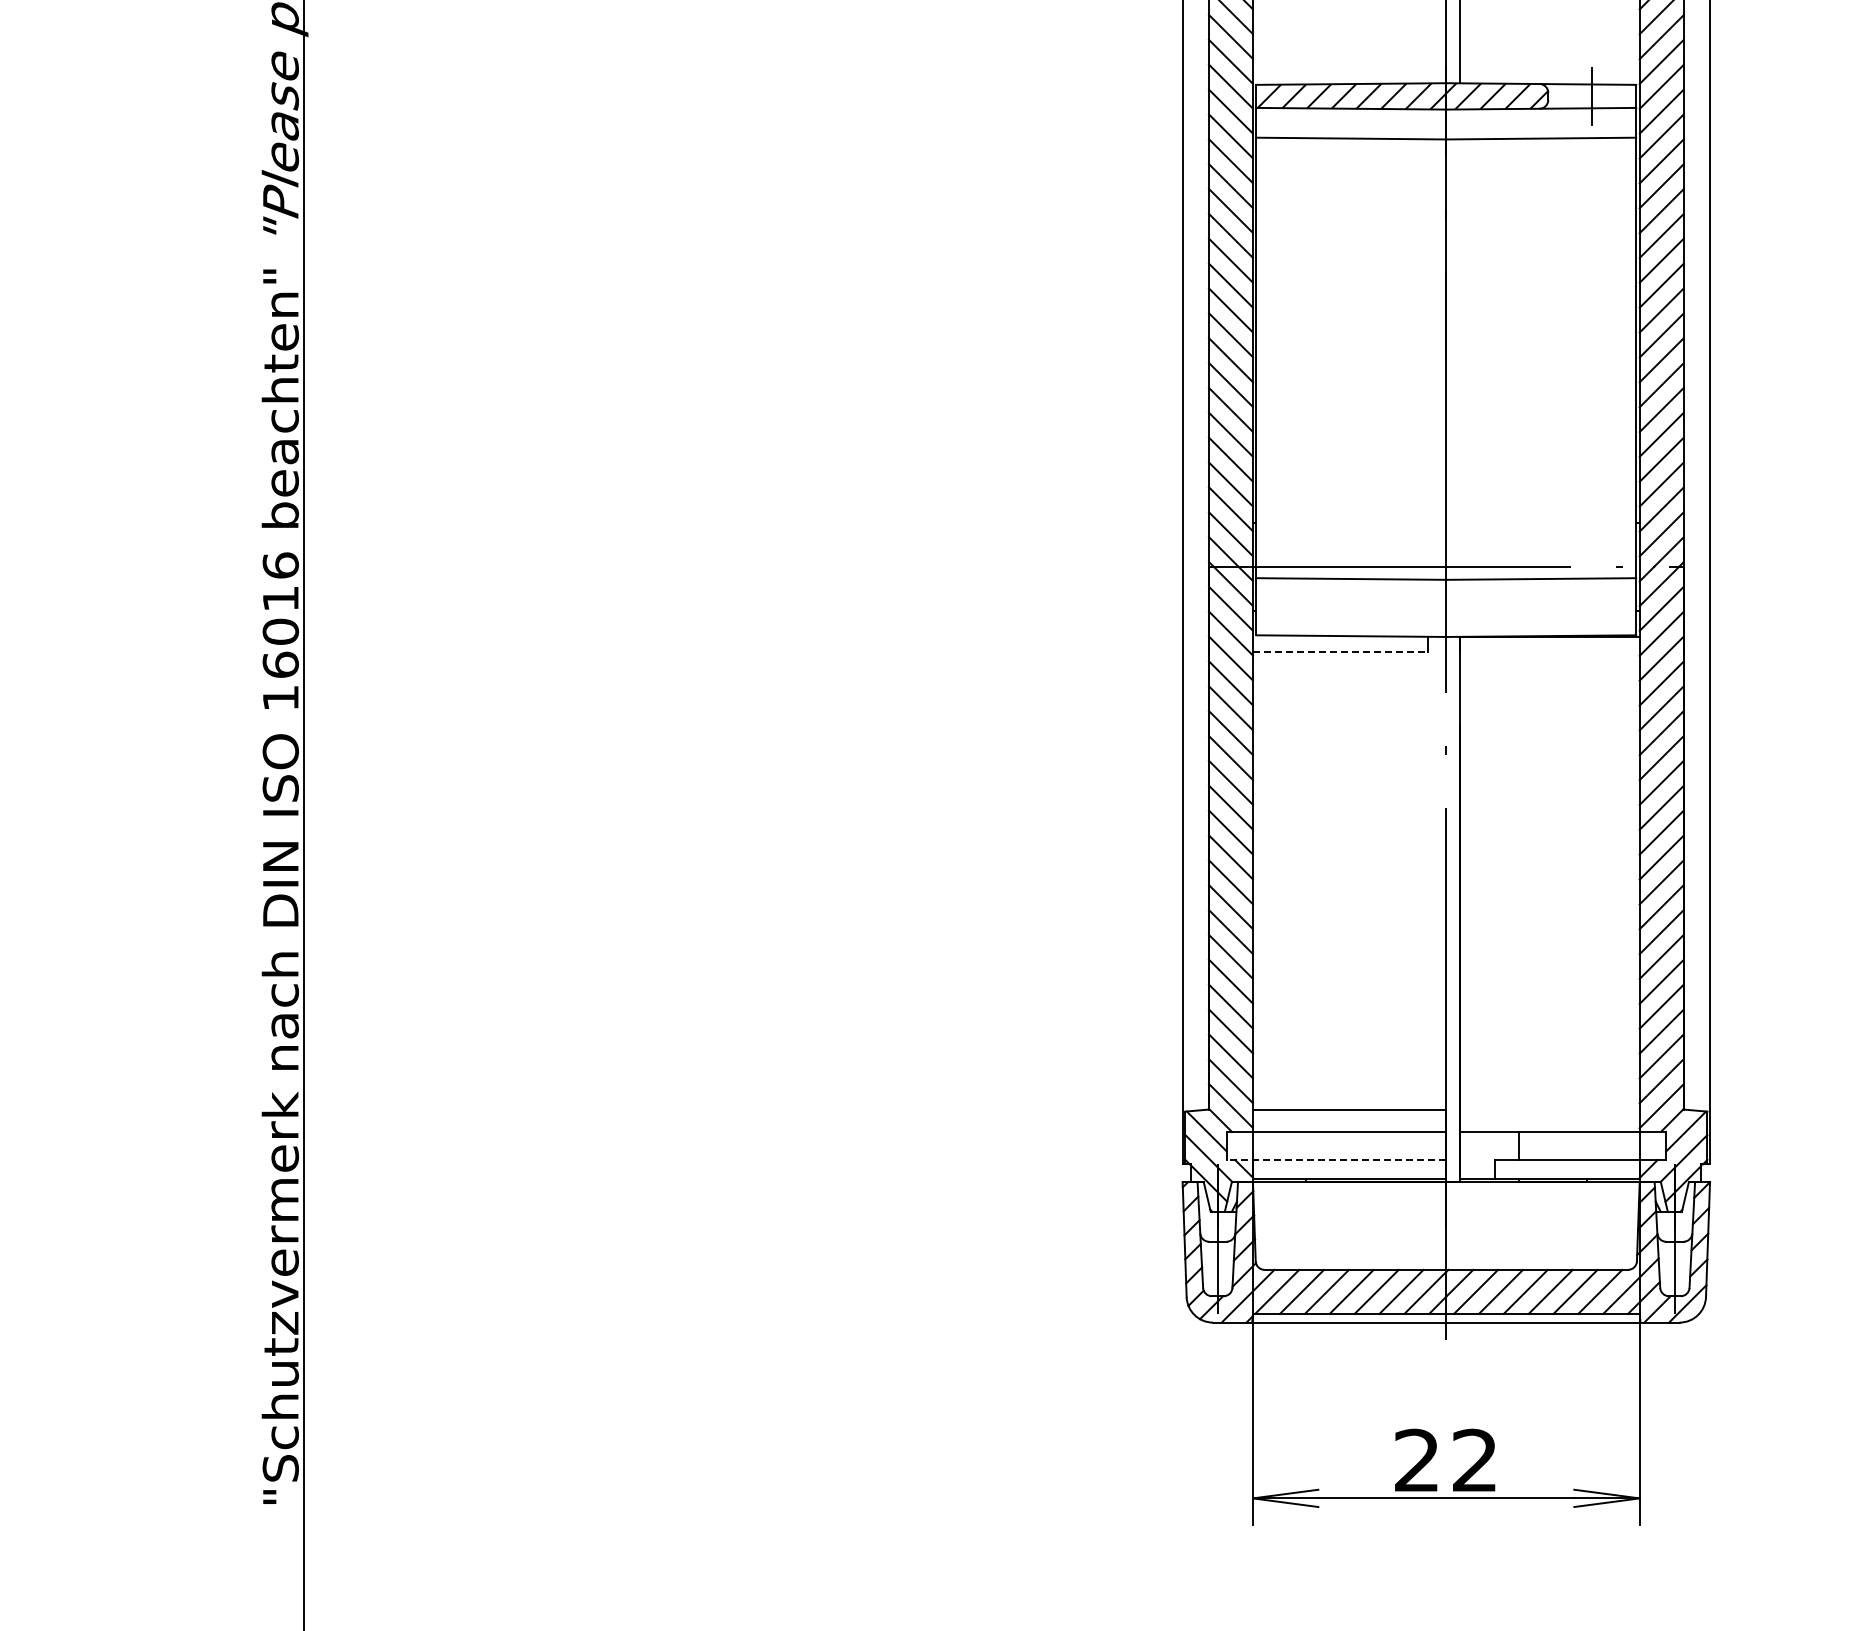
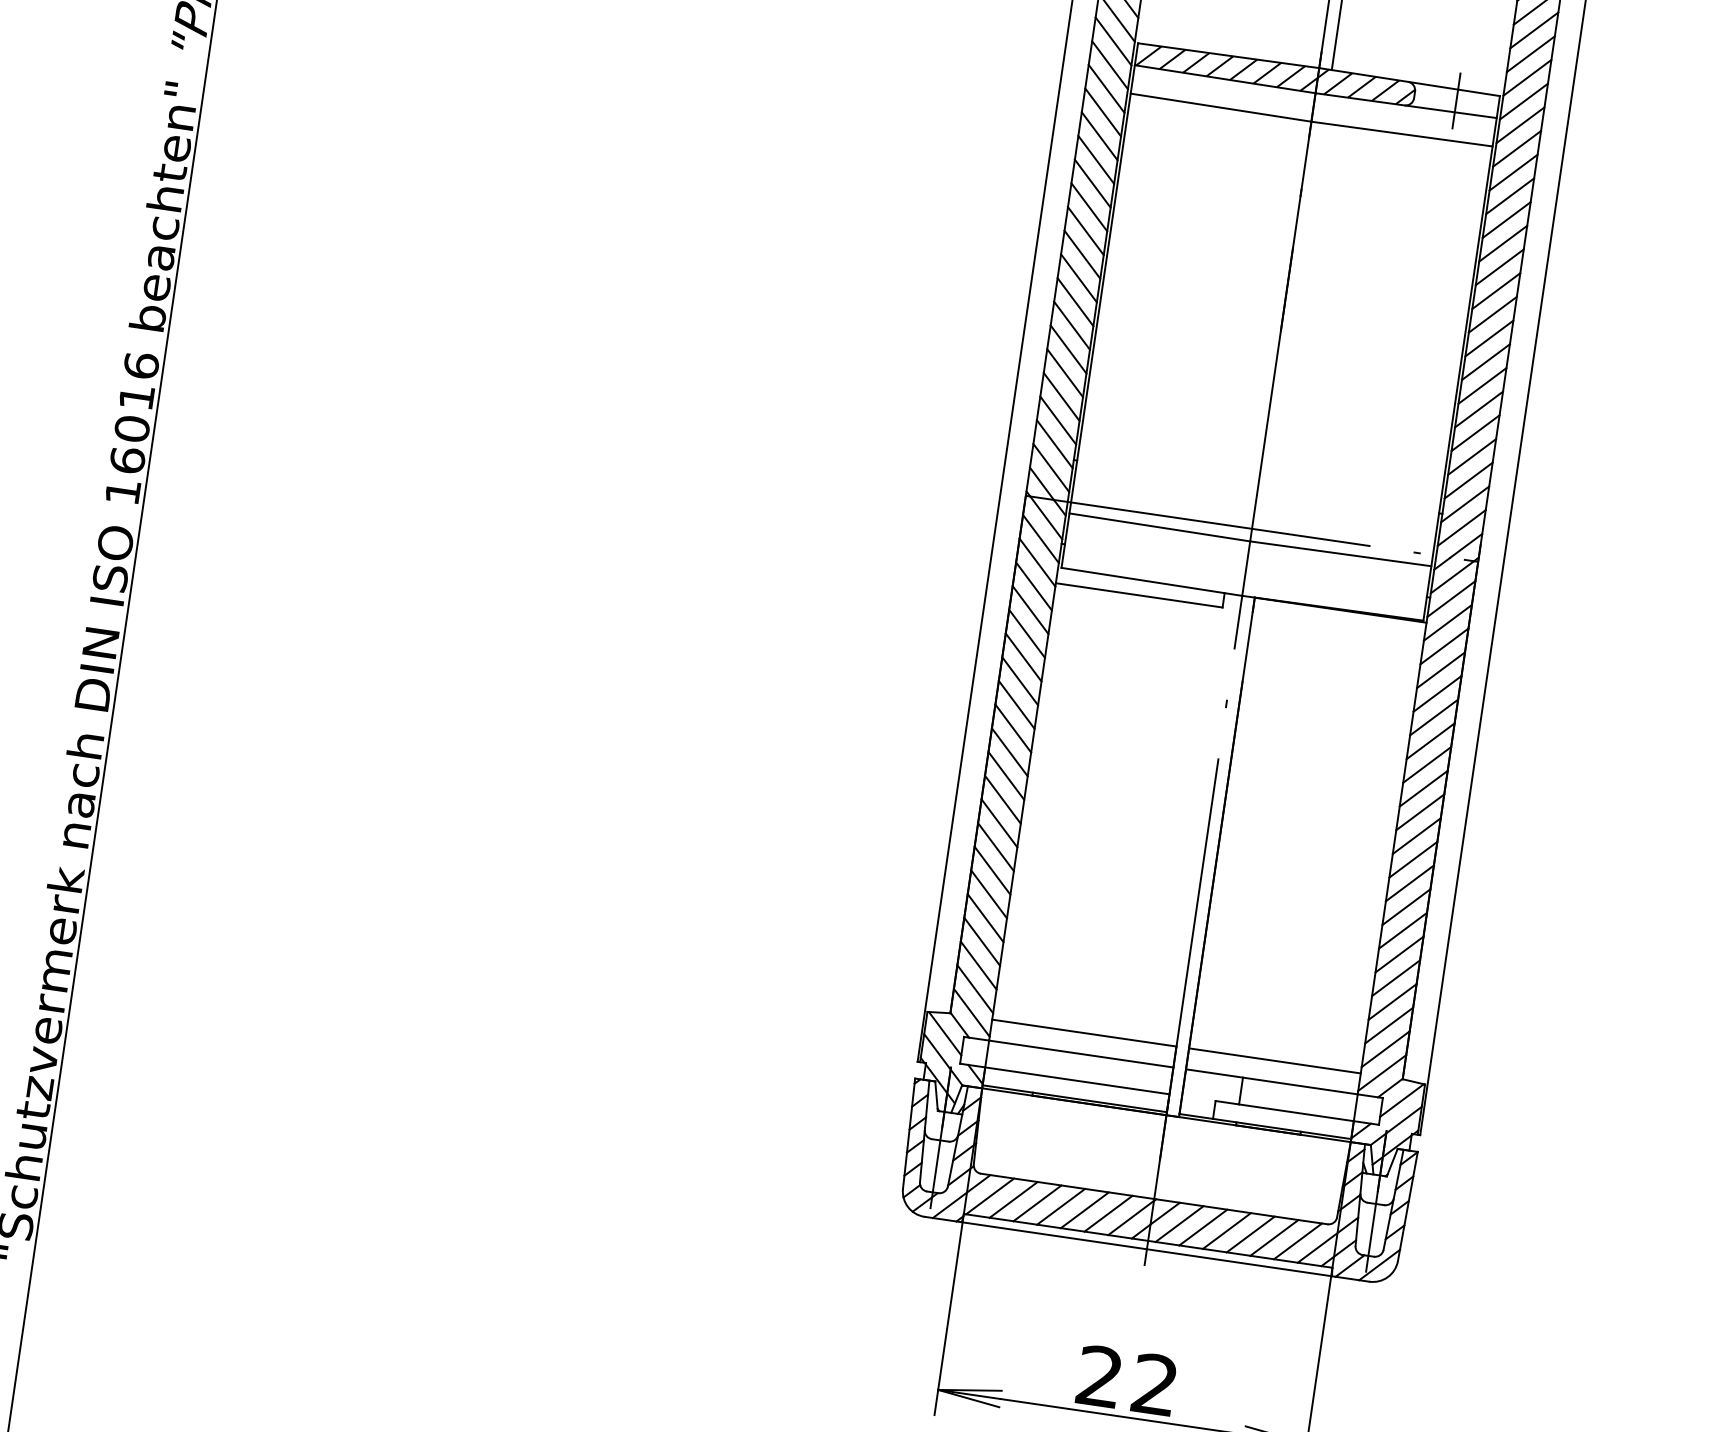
line: (1340, 651) -> (1139, 594), dashed -> solid
line: (1549, 1109) -> (1274, 1060), added
line: (1336, 1159) -> (1064, 1078), dashed -> solid

